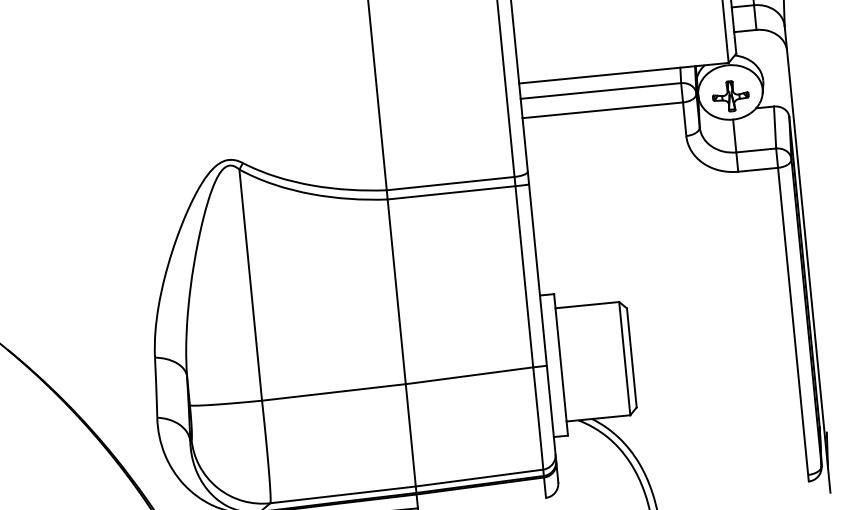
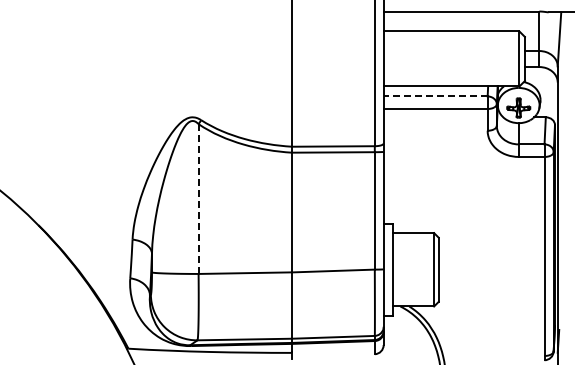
line: (600, 91) -> (435, 96), solid -> dashed
line: (250, 285) -> (198, 199), solid -> dashed

